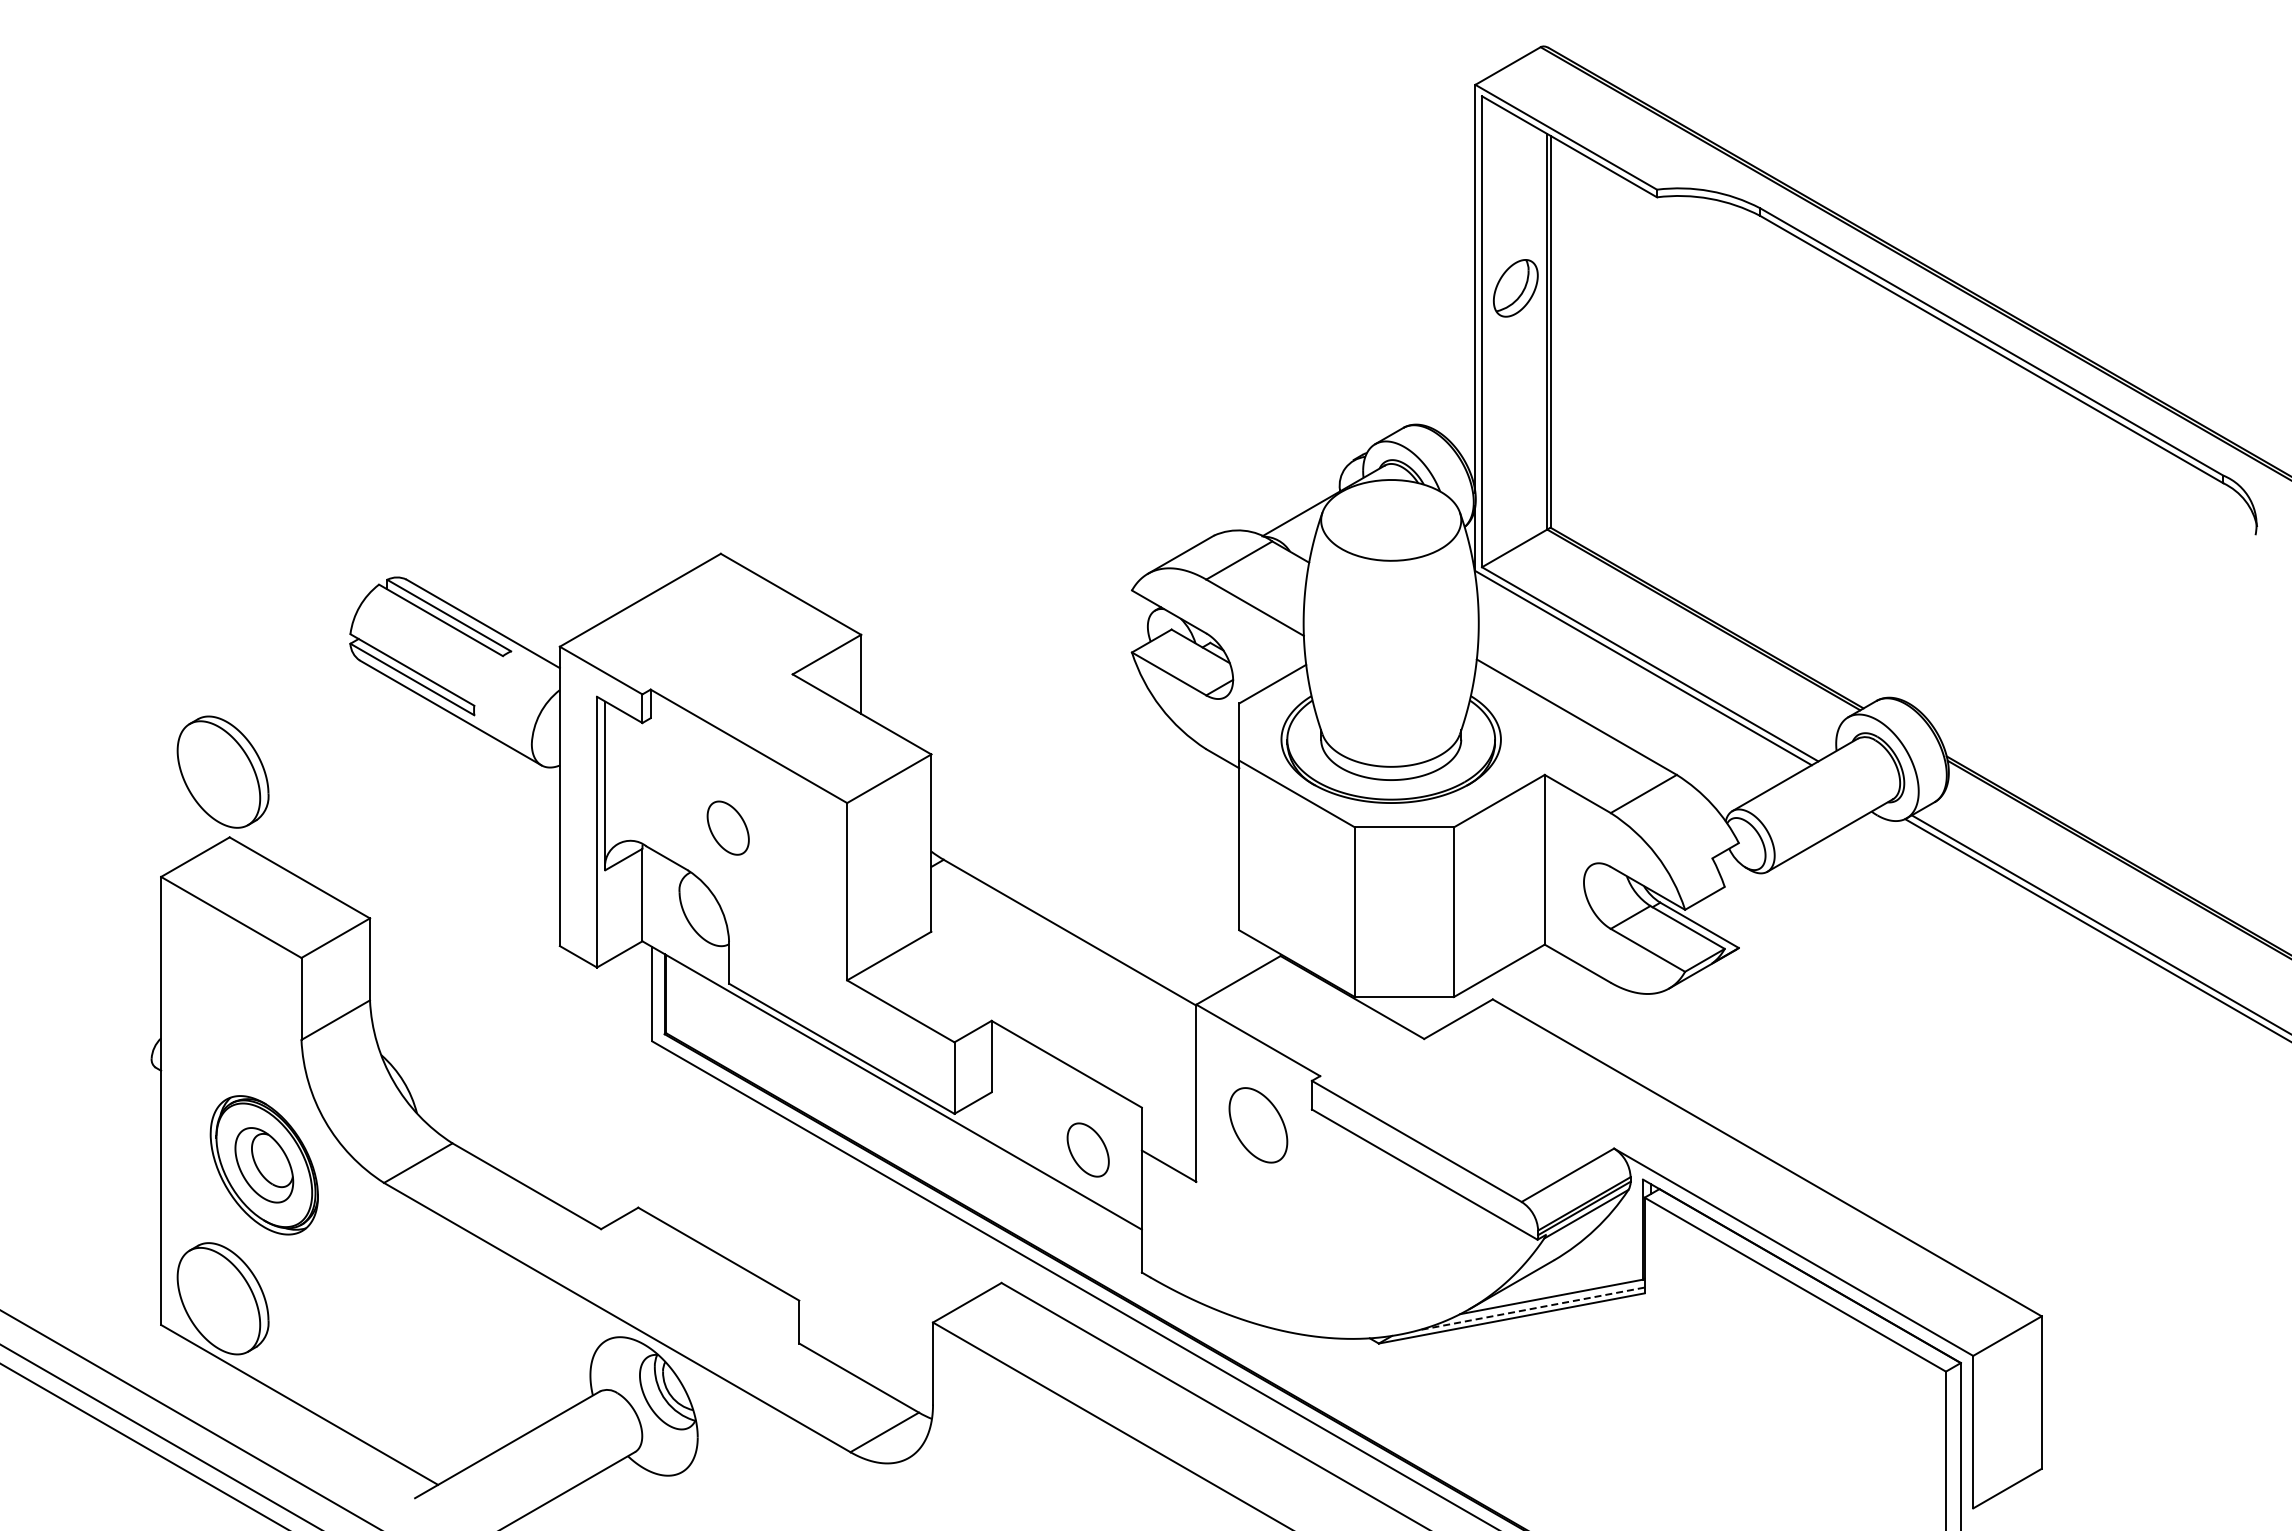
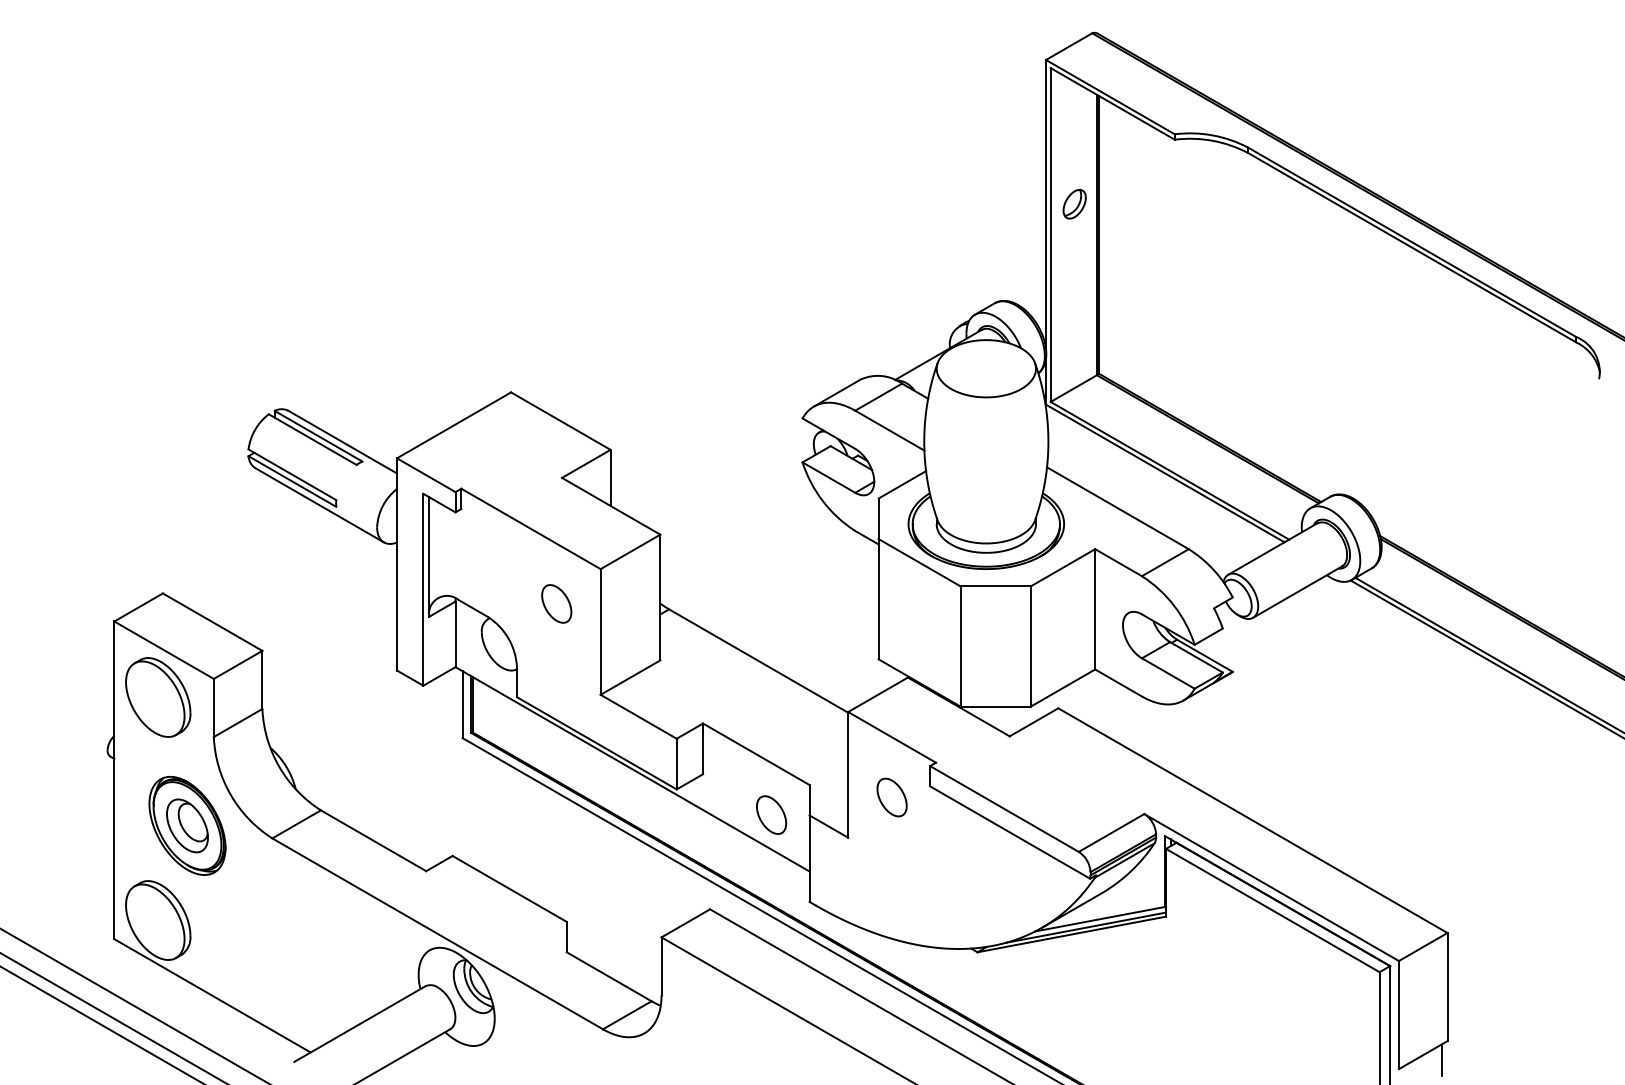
part: (1515, 288) -> (1074, 204), size x0.71
part: (222, 771) -> (157, 697), moved
part: (727, 827) -> (556, 603), moved
part: (1257, 1124) -> (891, 796), size x0.71
line: (1531, 1309) -> (1085, 928), dashed -> solid
line: (2033, 1495) -> (1441, 1059), added

